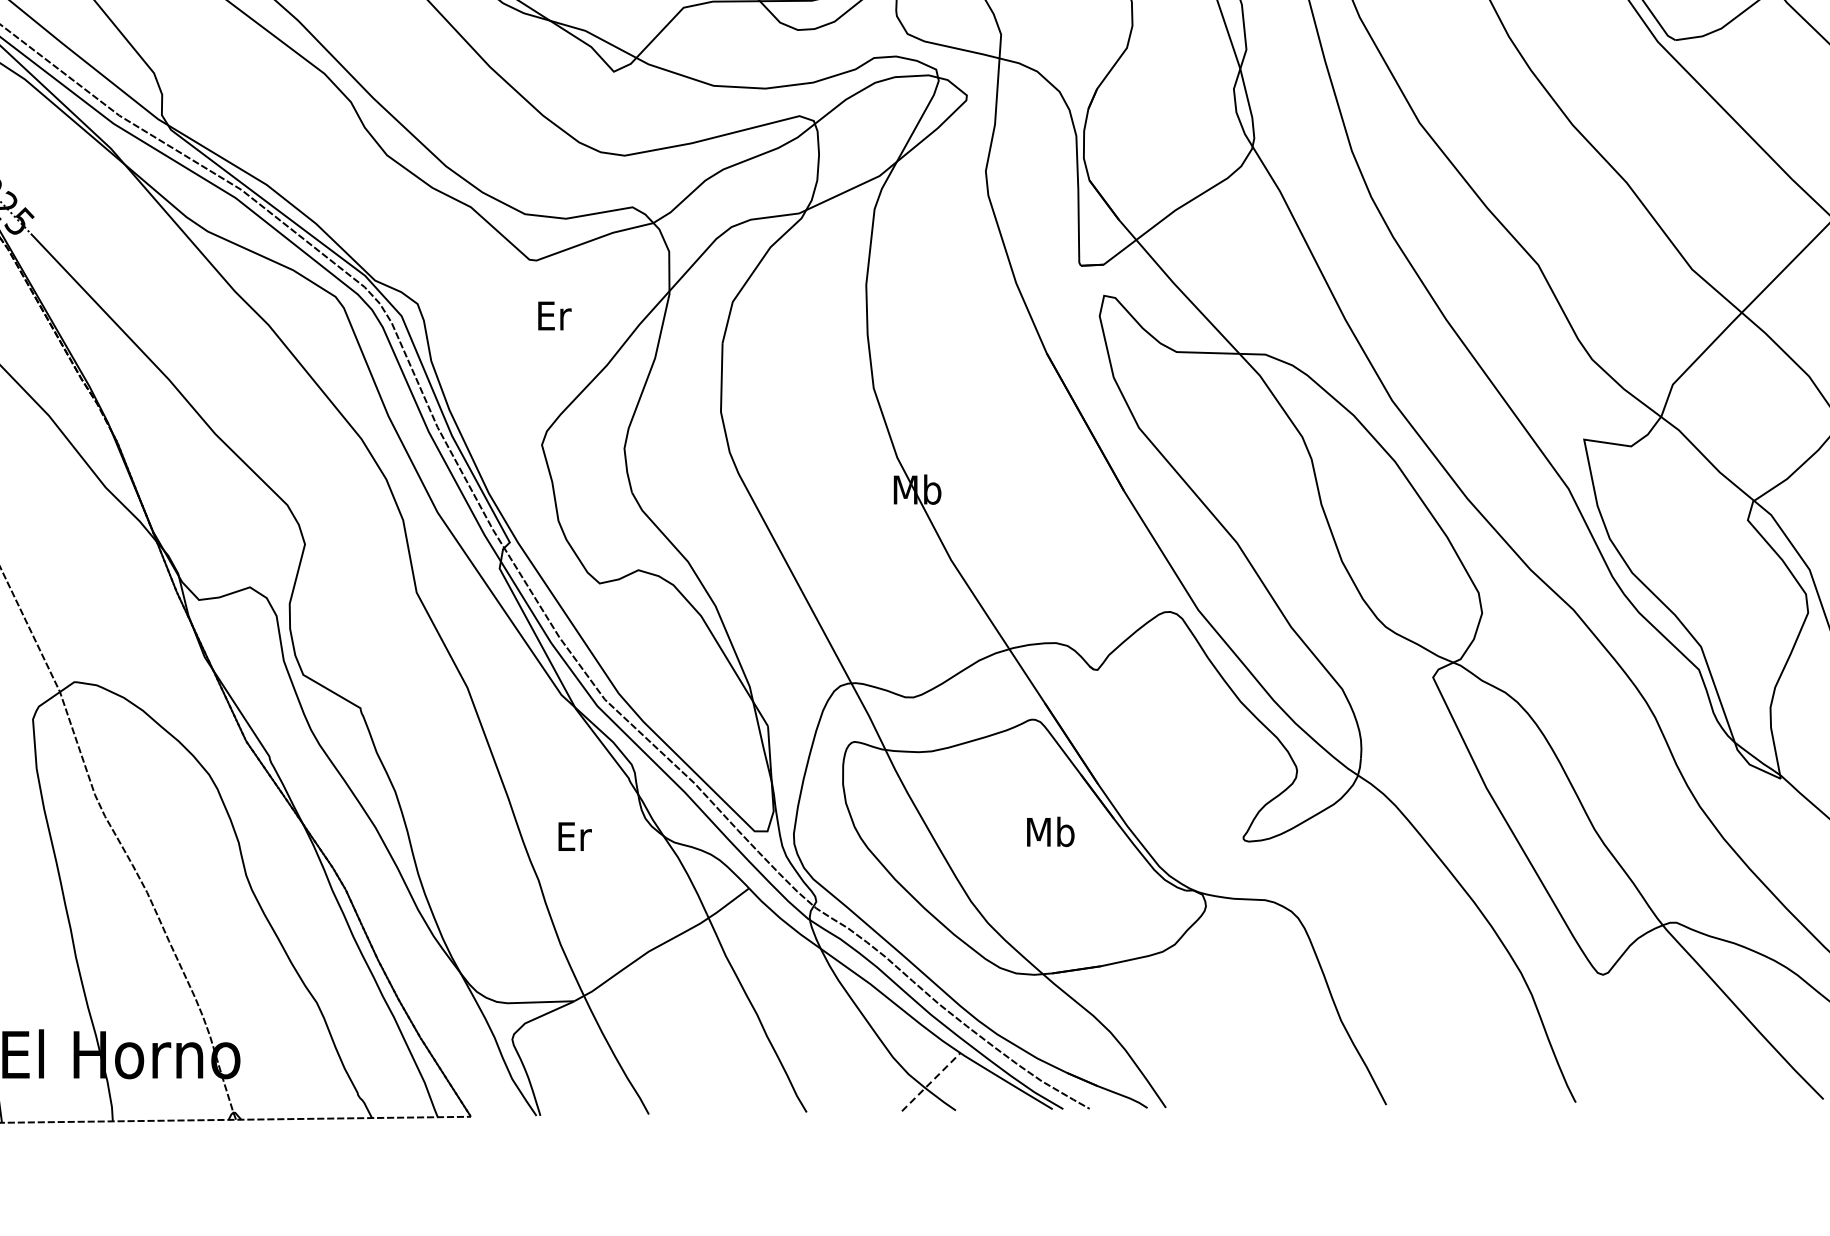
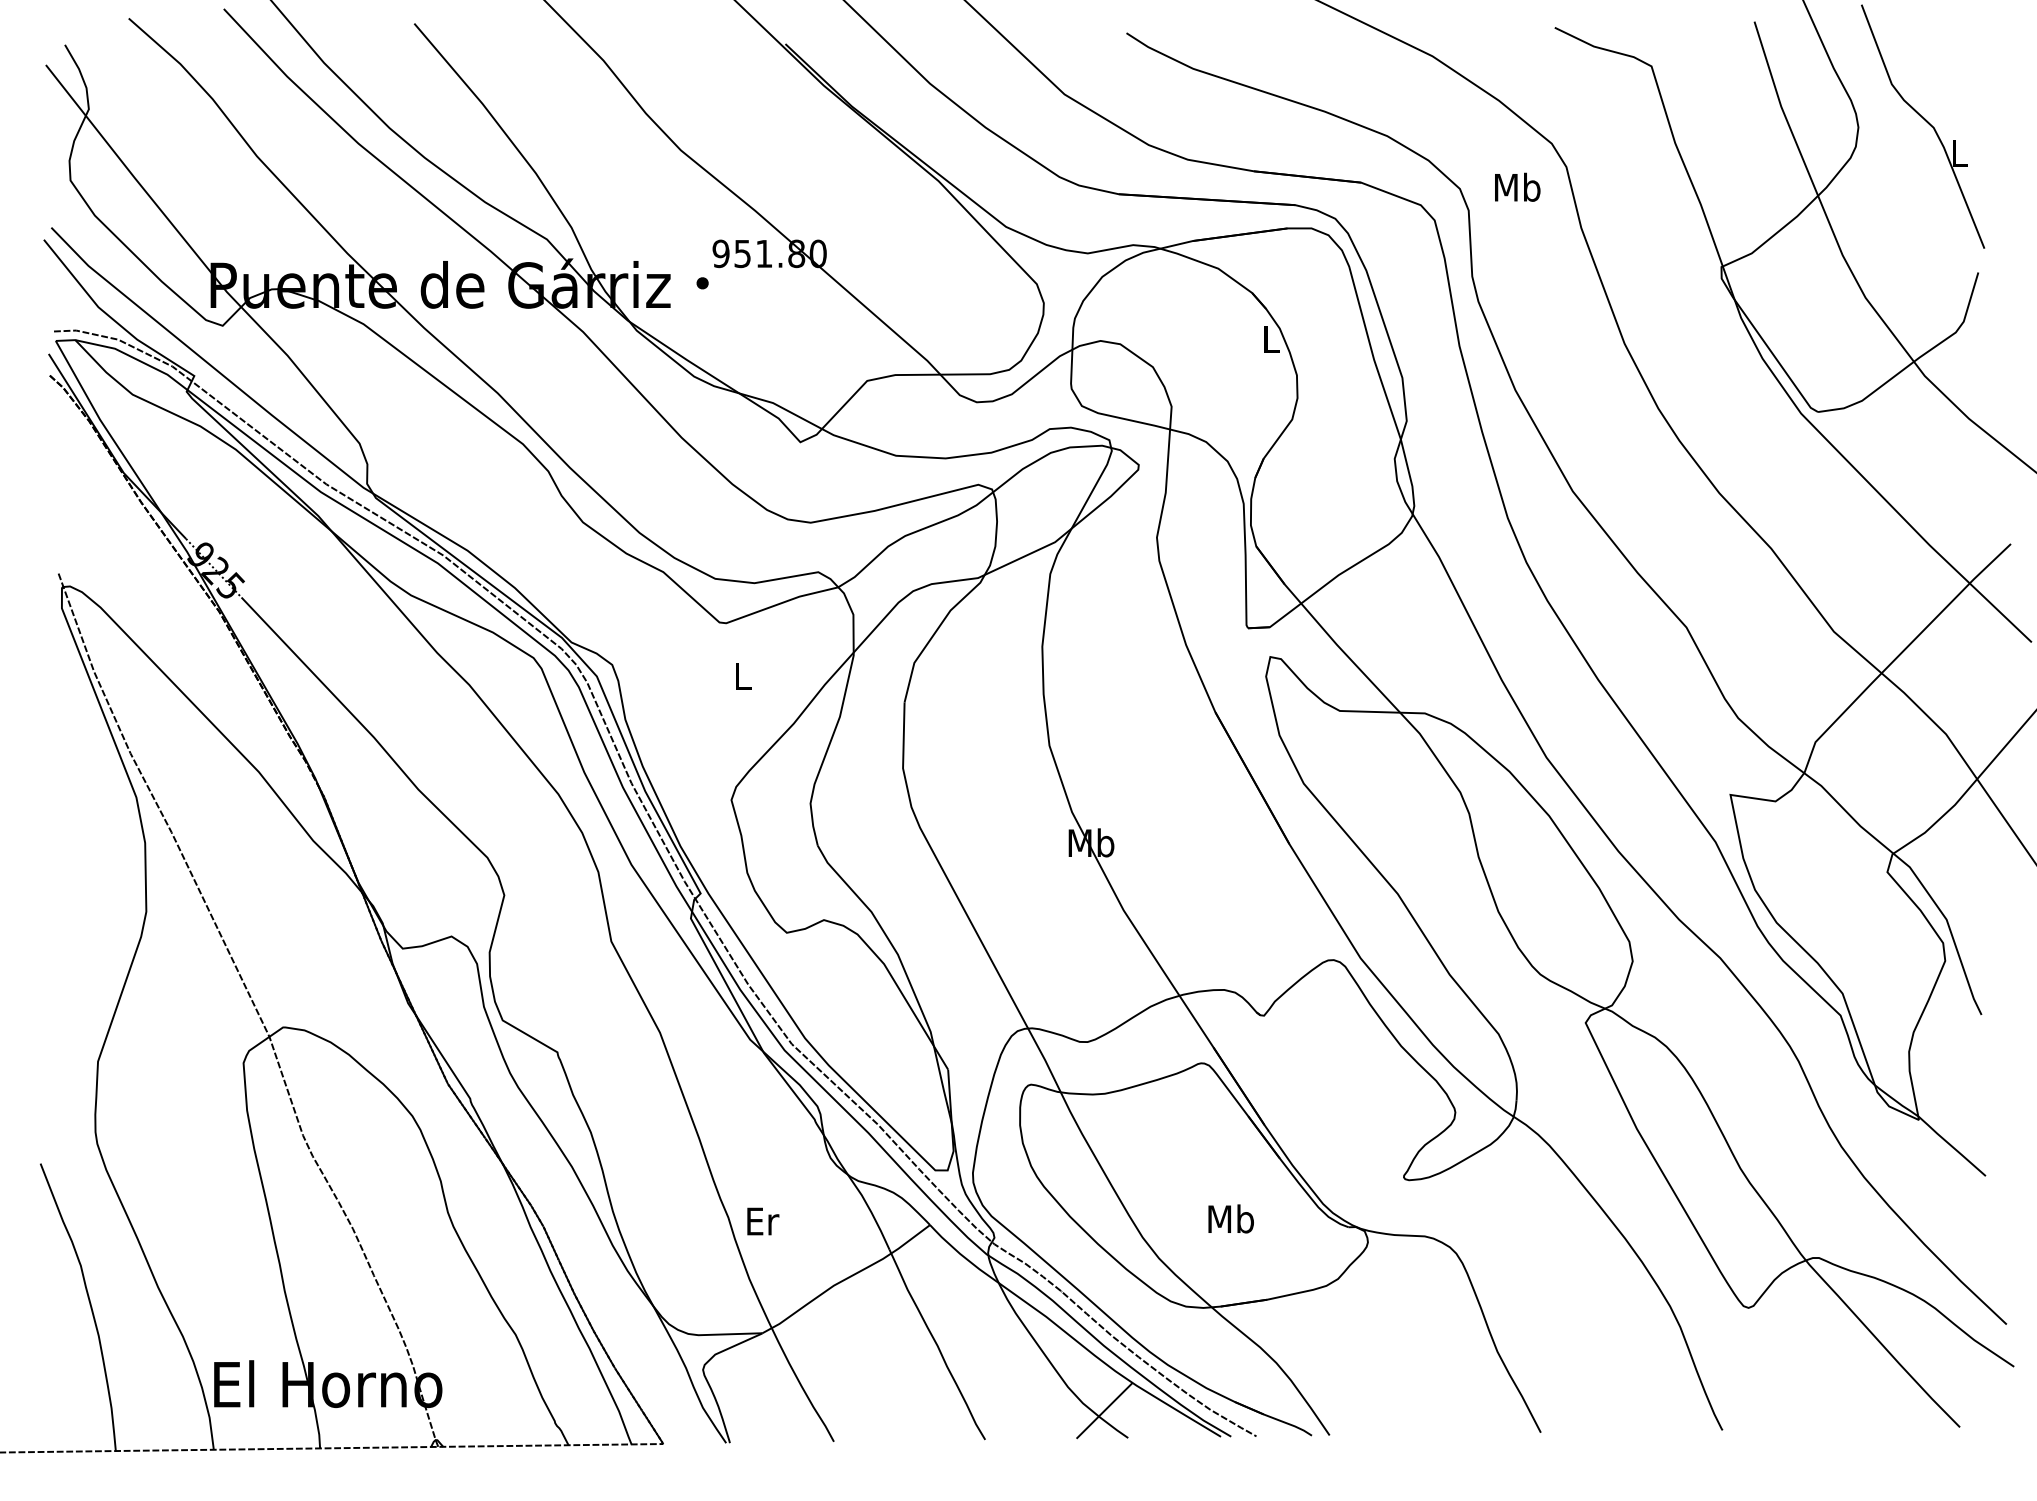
text: (554, 316) -> (743, 676), Er -> L
text: (1050, 831) -> (1230, 1218), moved
text: (575, 836) -> (763, 1221), moved
line: (931, 1081) -> (1104, 1410), dashed -> solid

